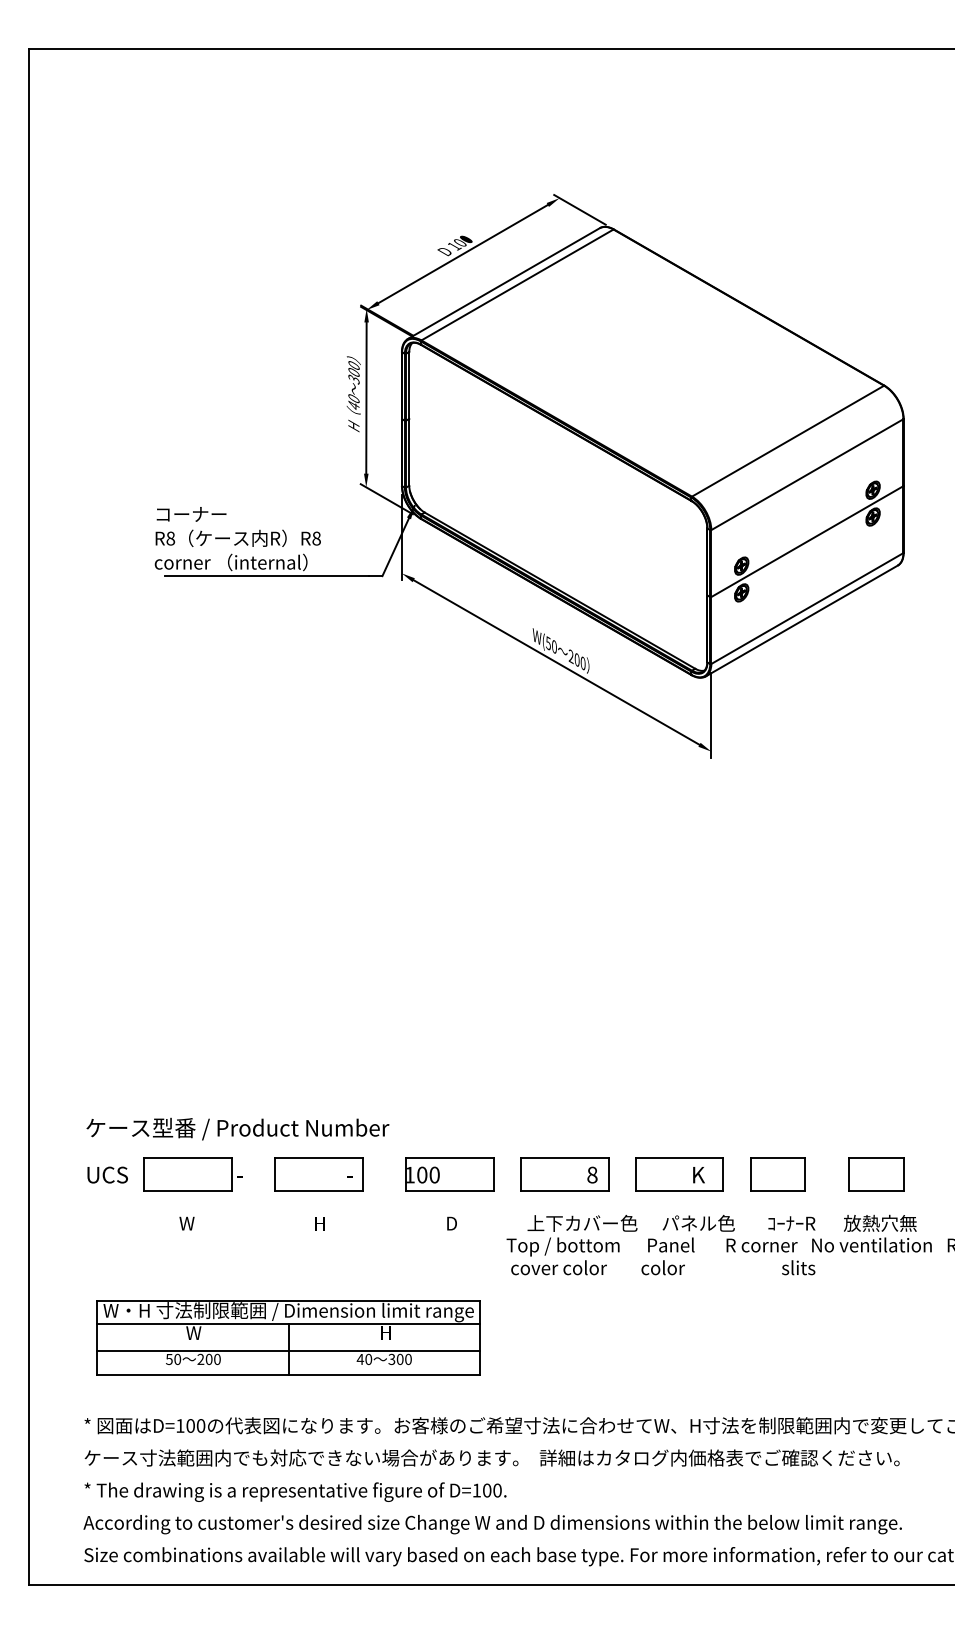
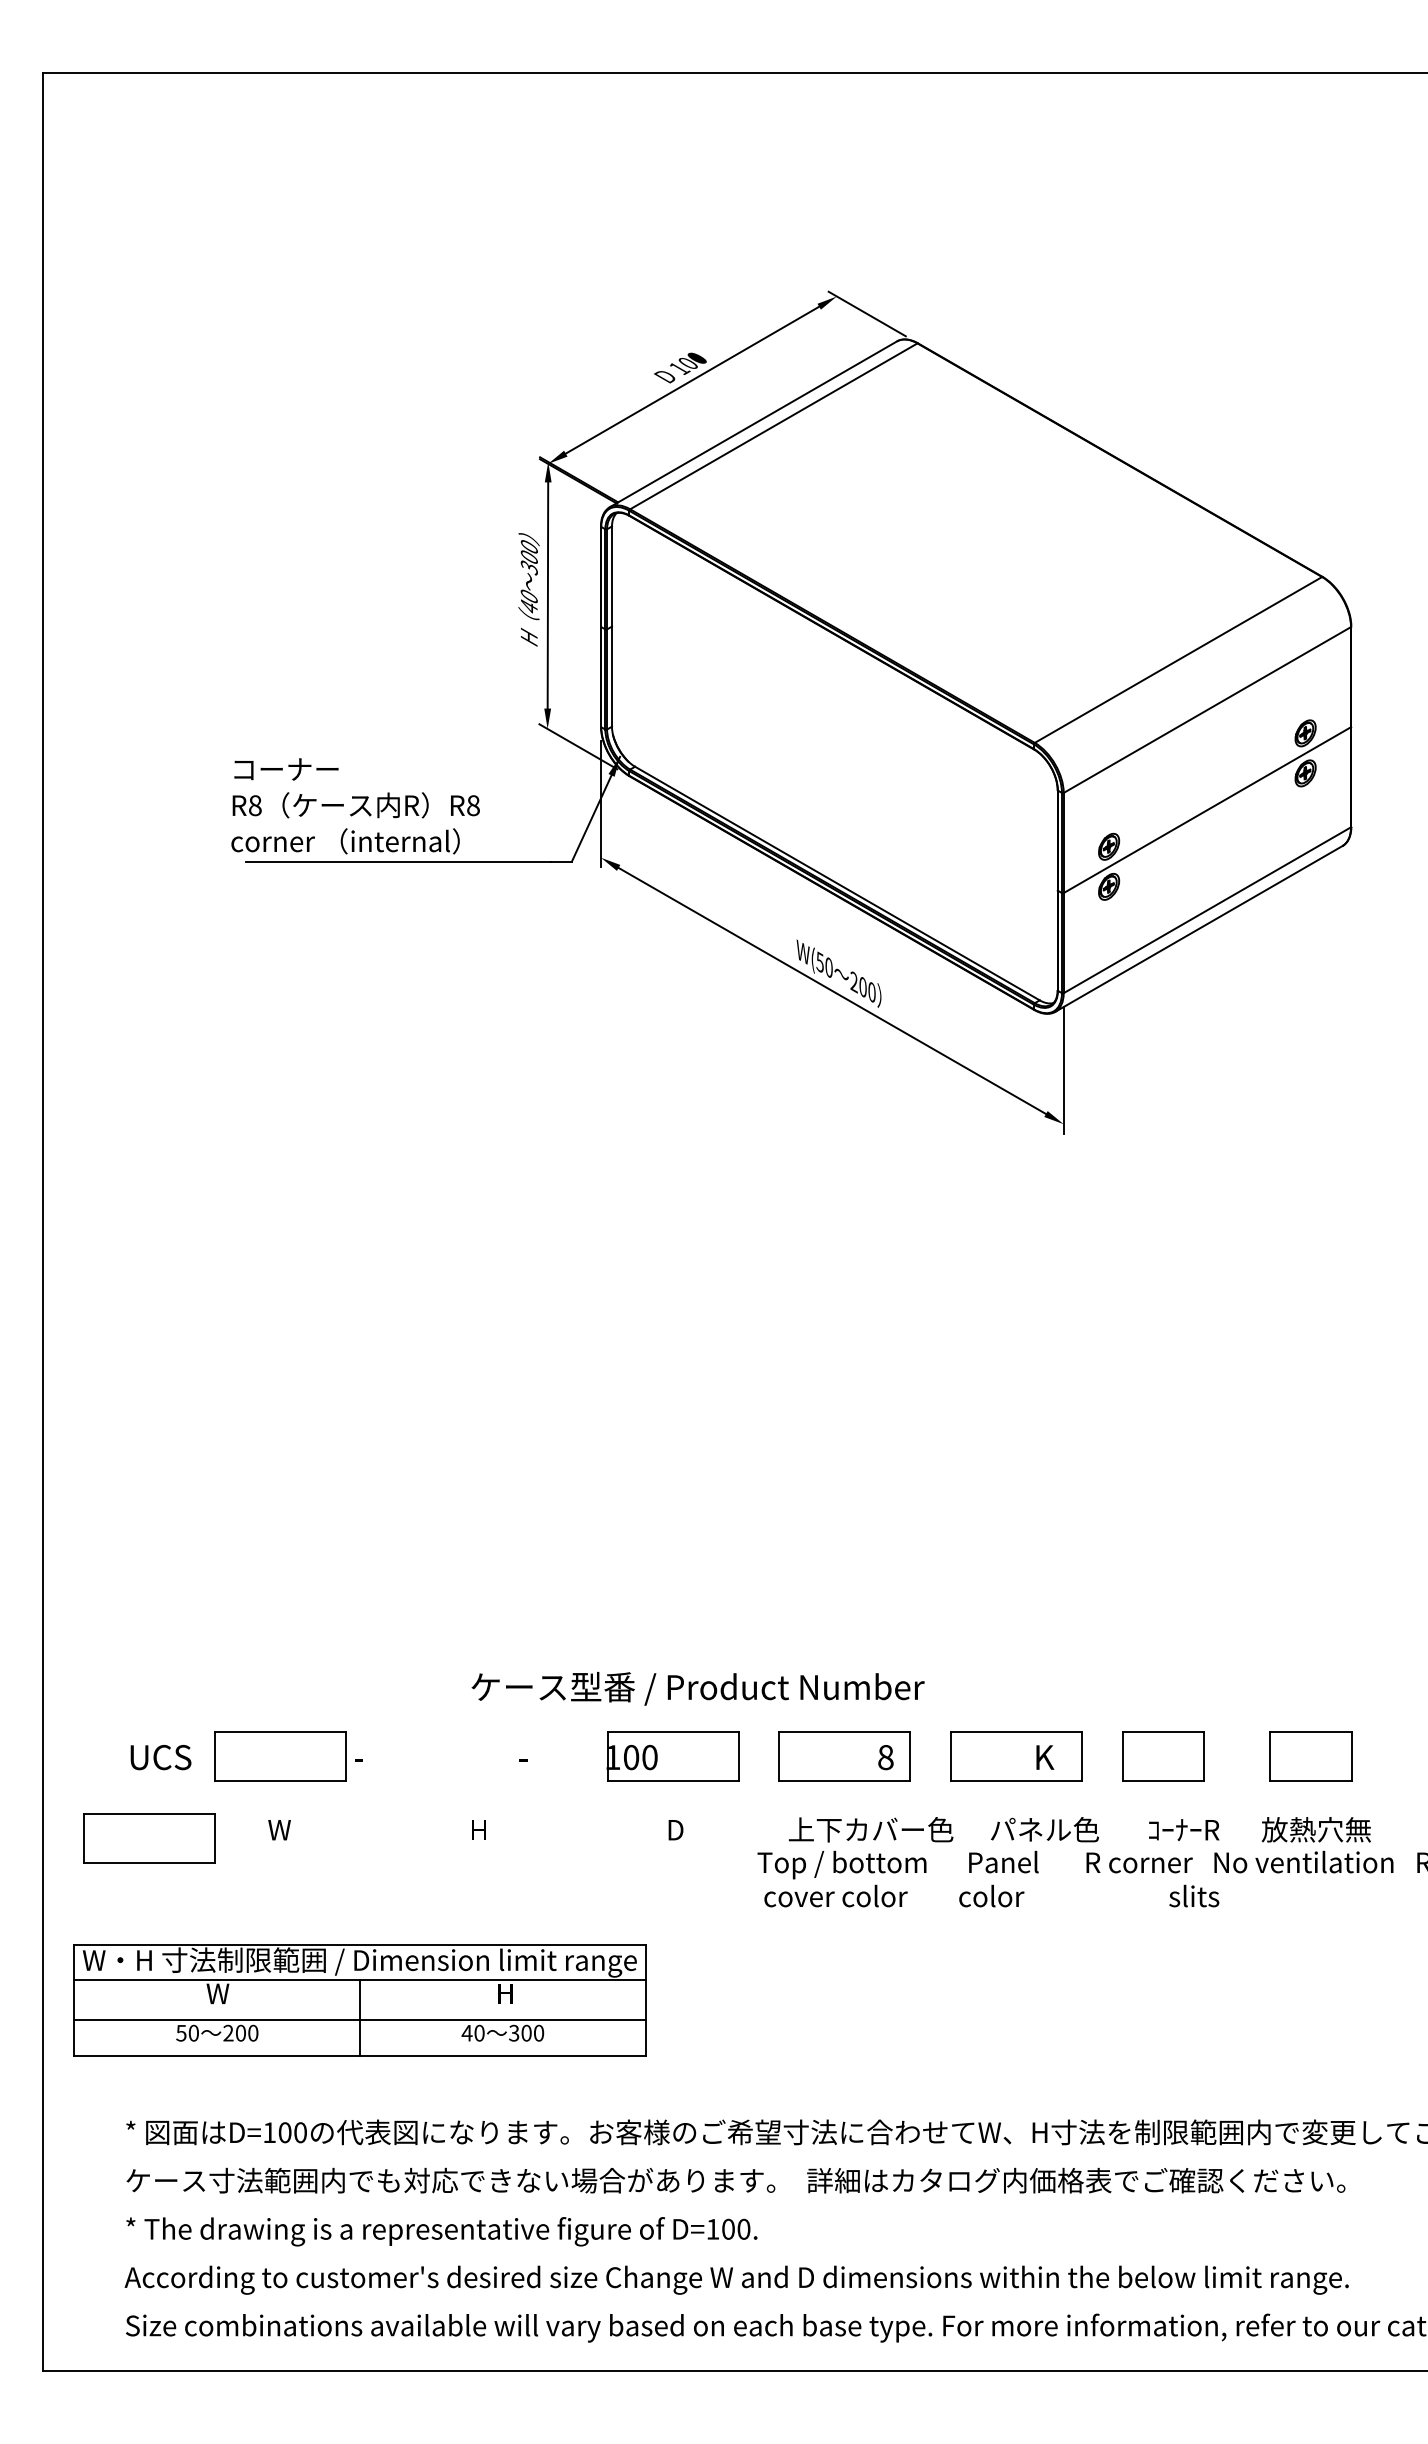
text: (237, 1128) -> (697, 1687), moved
part: (318, 1174) -> (148, 1838), moved
part: (288, 1337) -> (359, 2000), moved

